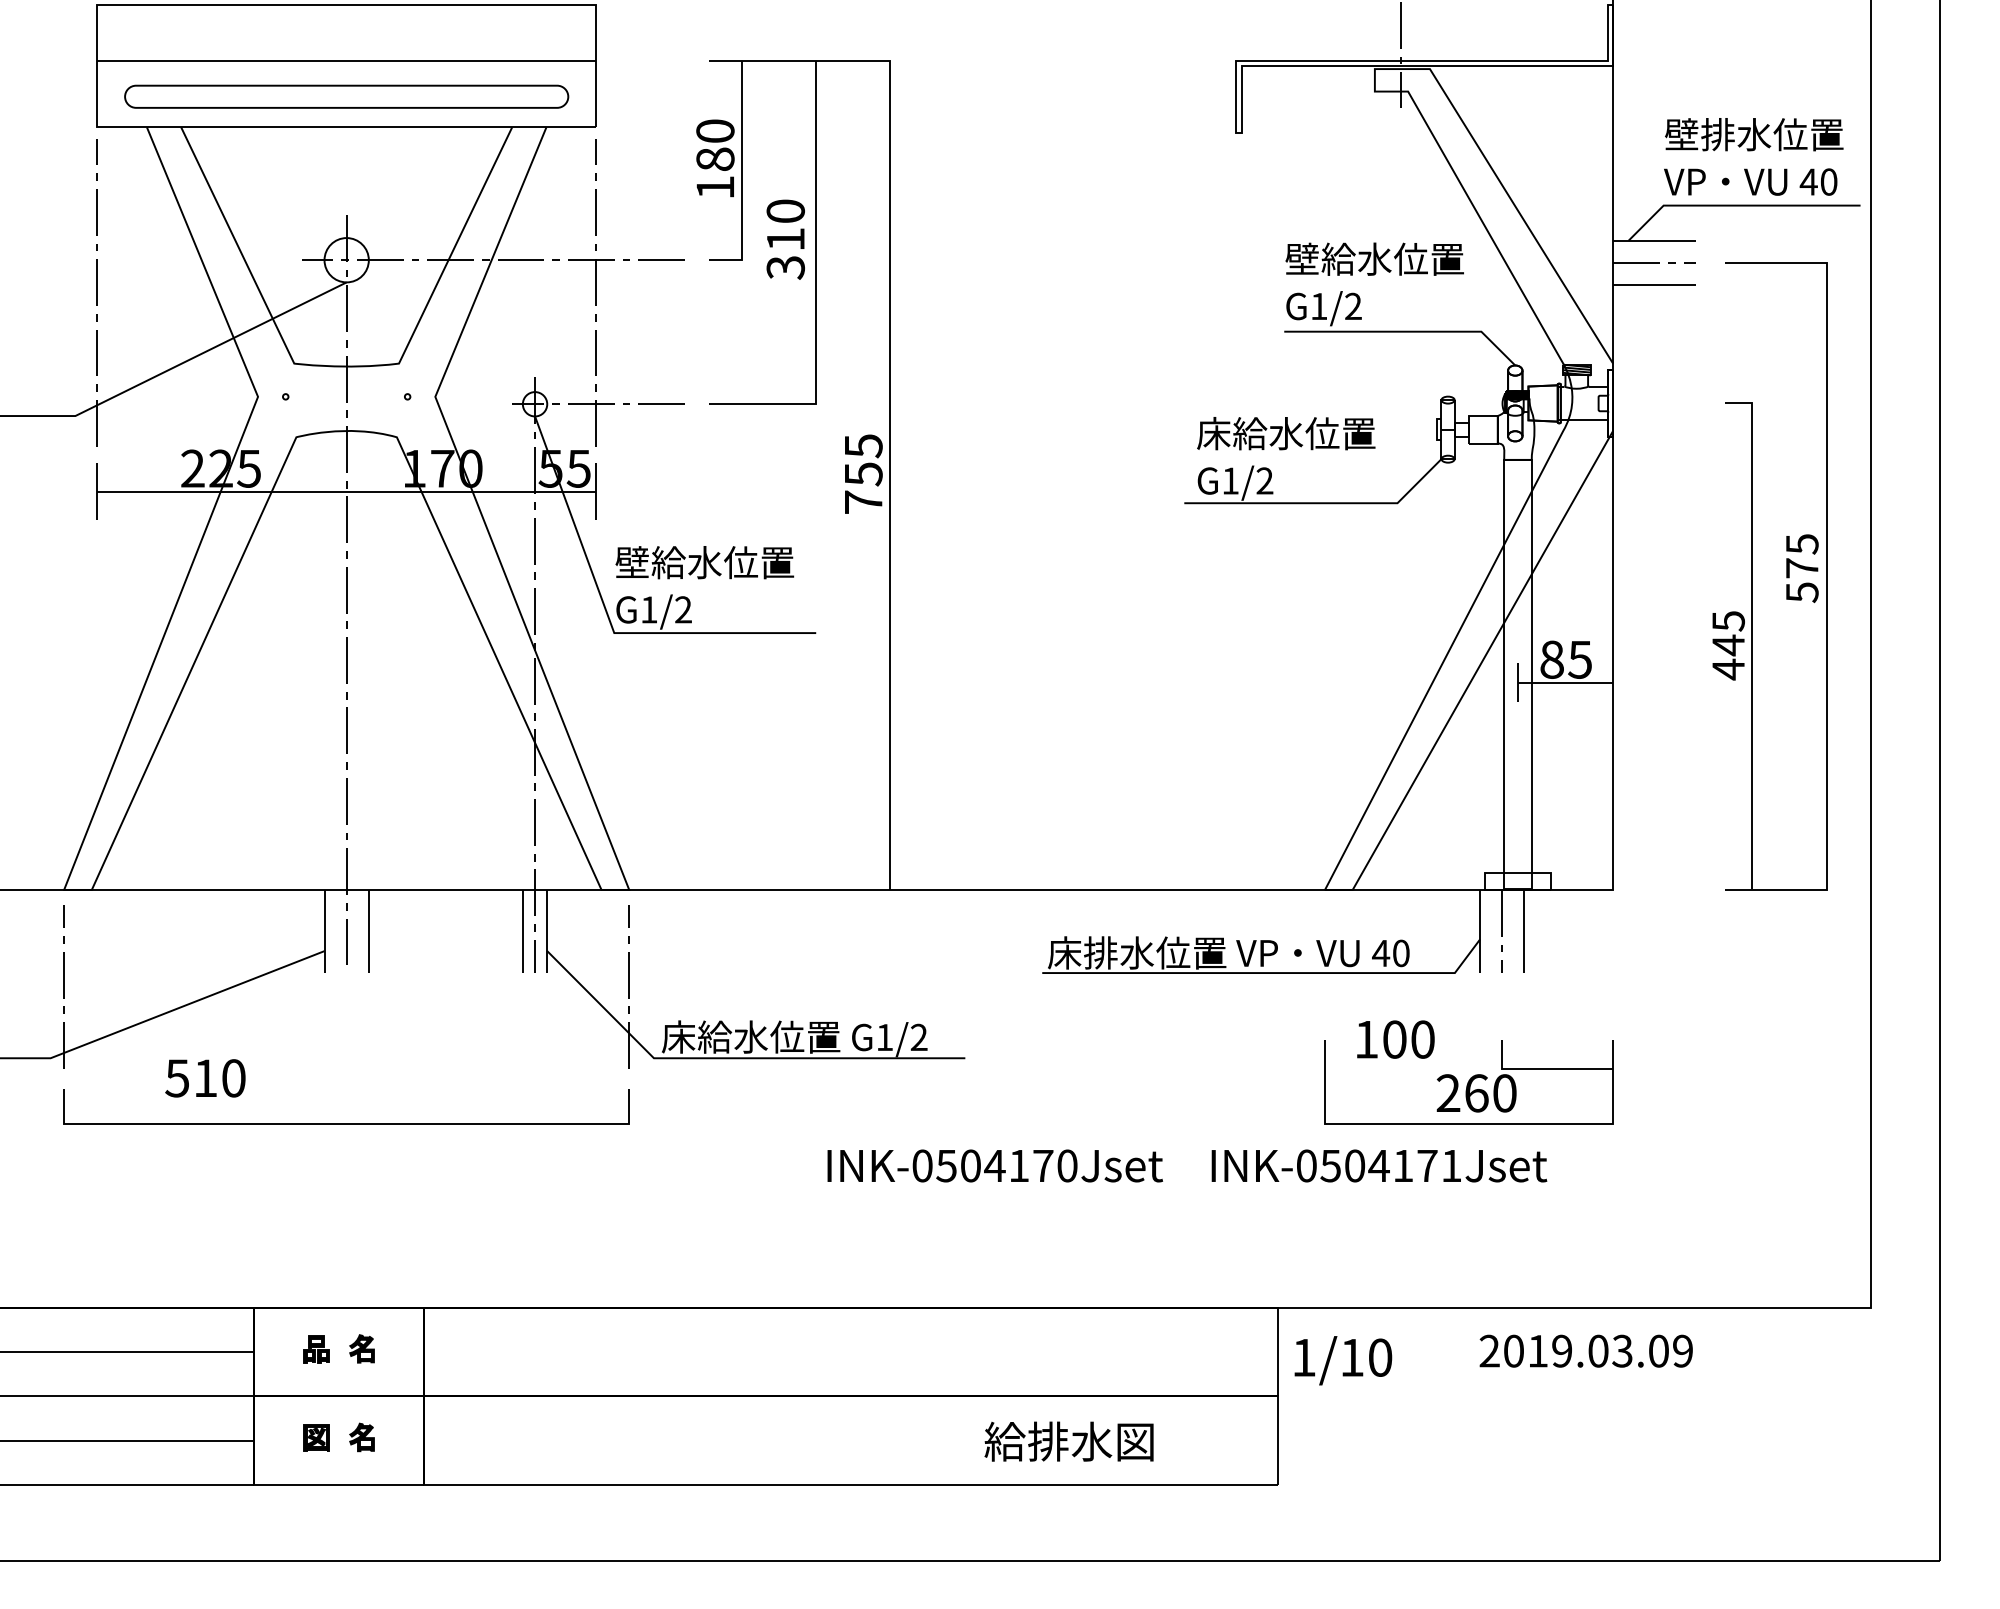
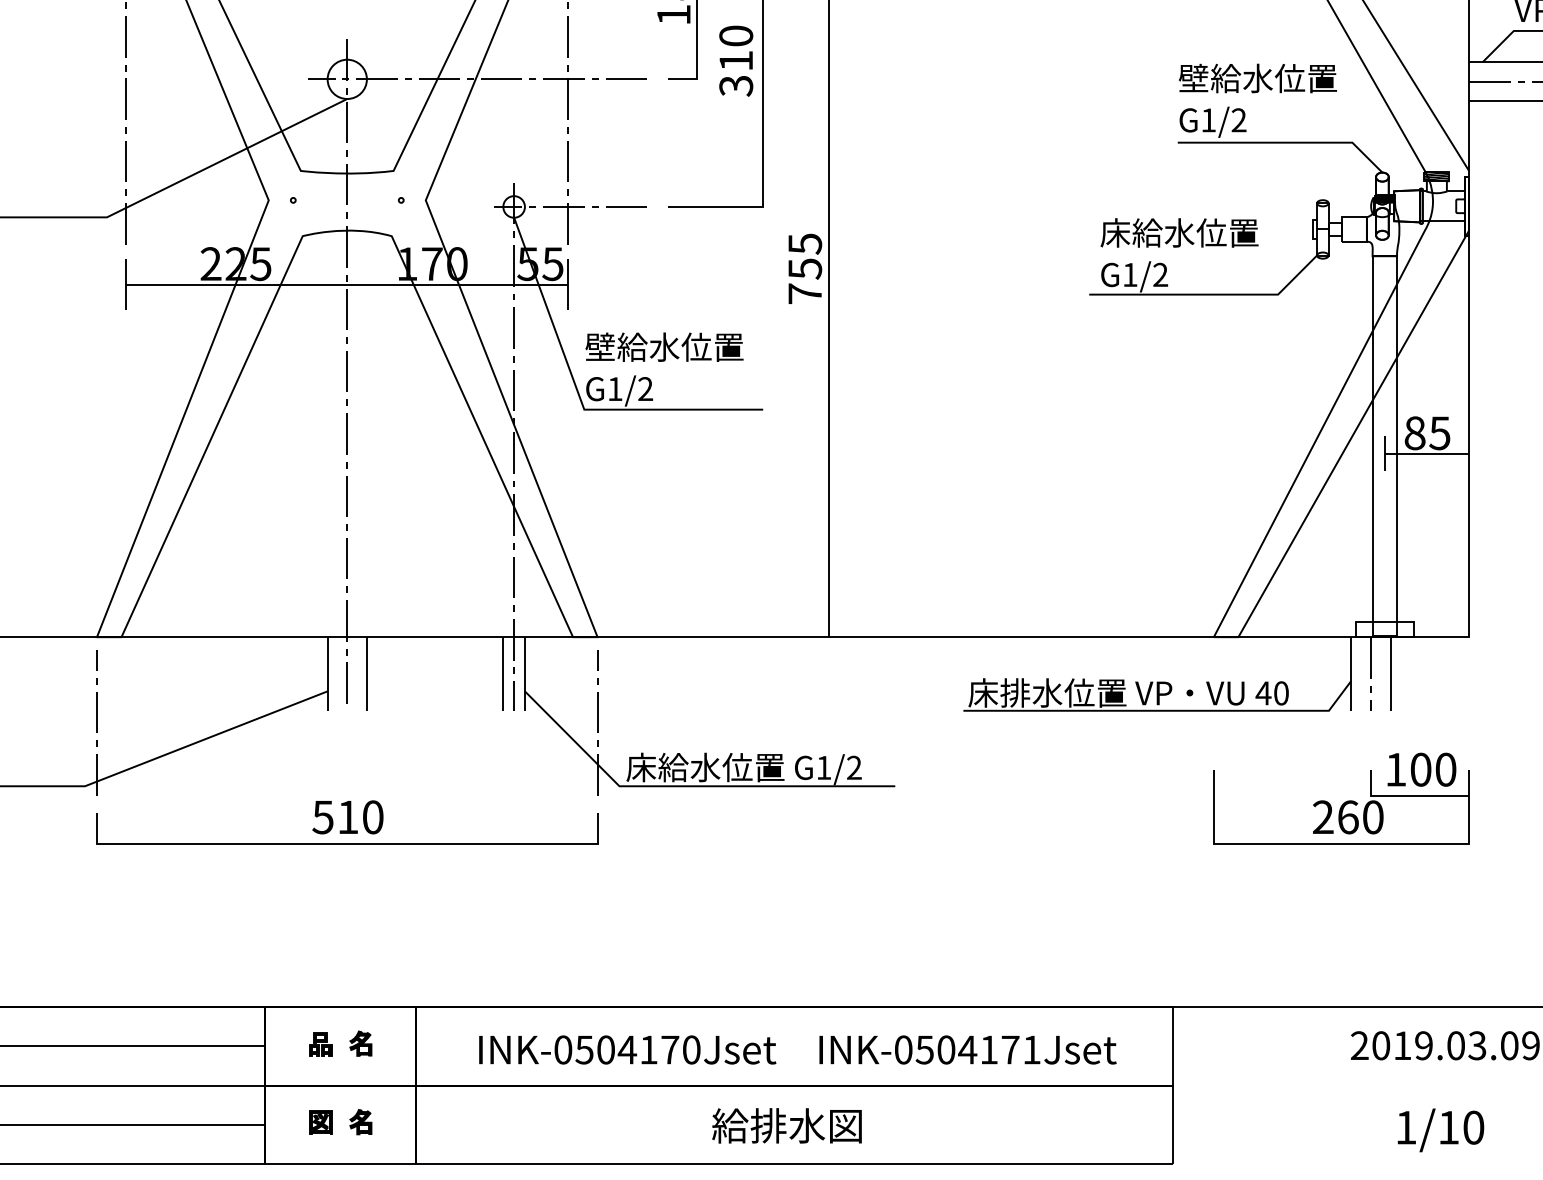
text: (1395, 1039) -> (1421, 769), moved
text: (205, 1078) -> (347, 817), moved
text: (1187, 1165) -> (797, 1049), moved
text: (1343, 1360) -> (1441, 1130), moved
text: (1068, 1441) -> (786, 1125), moved

